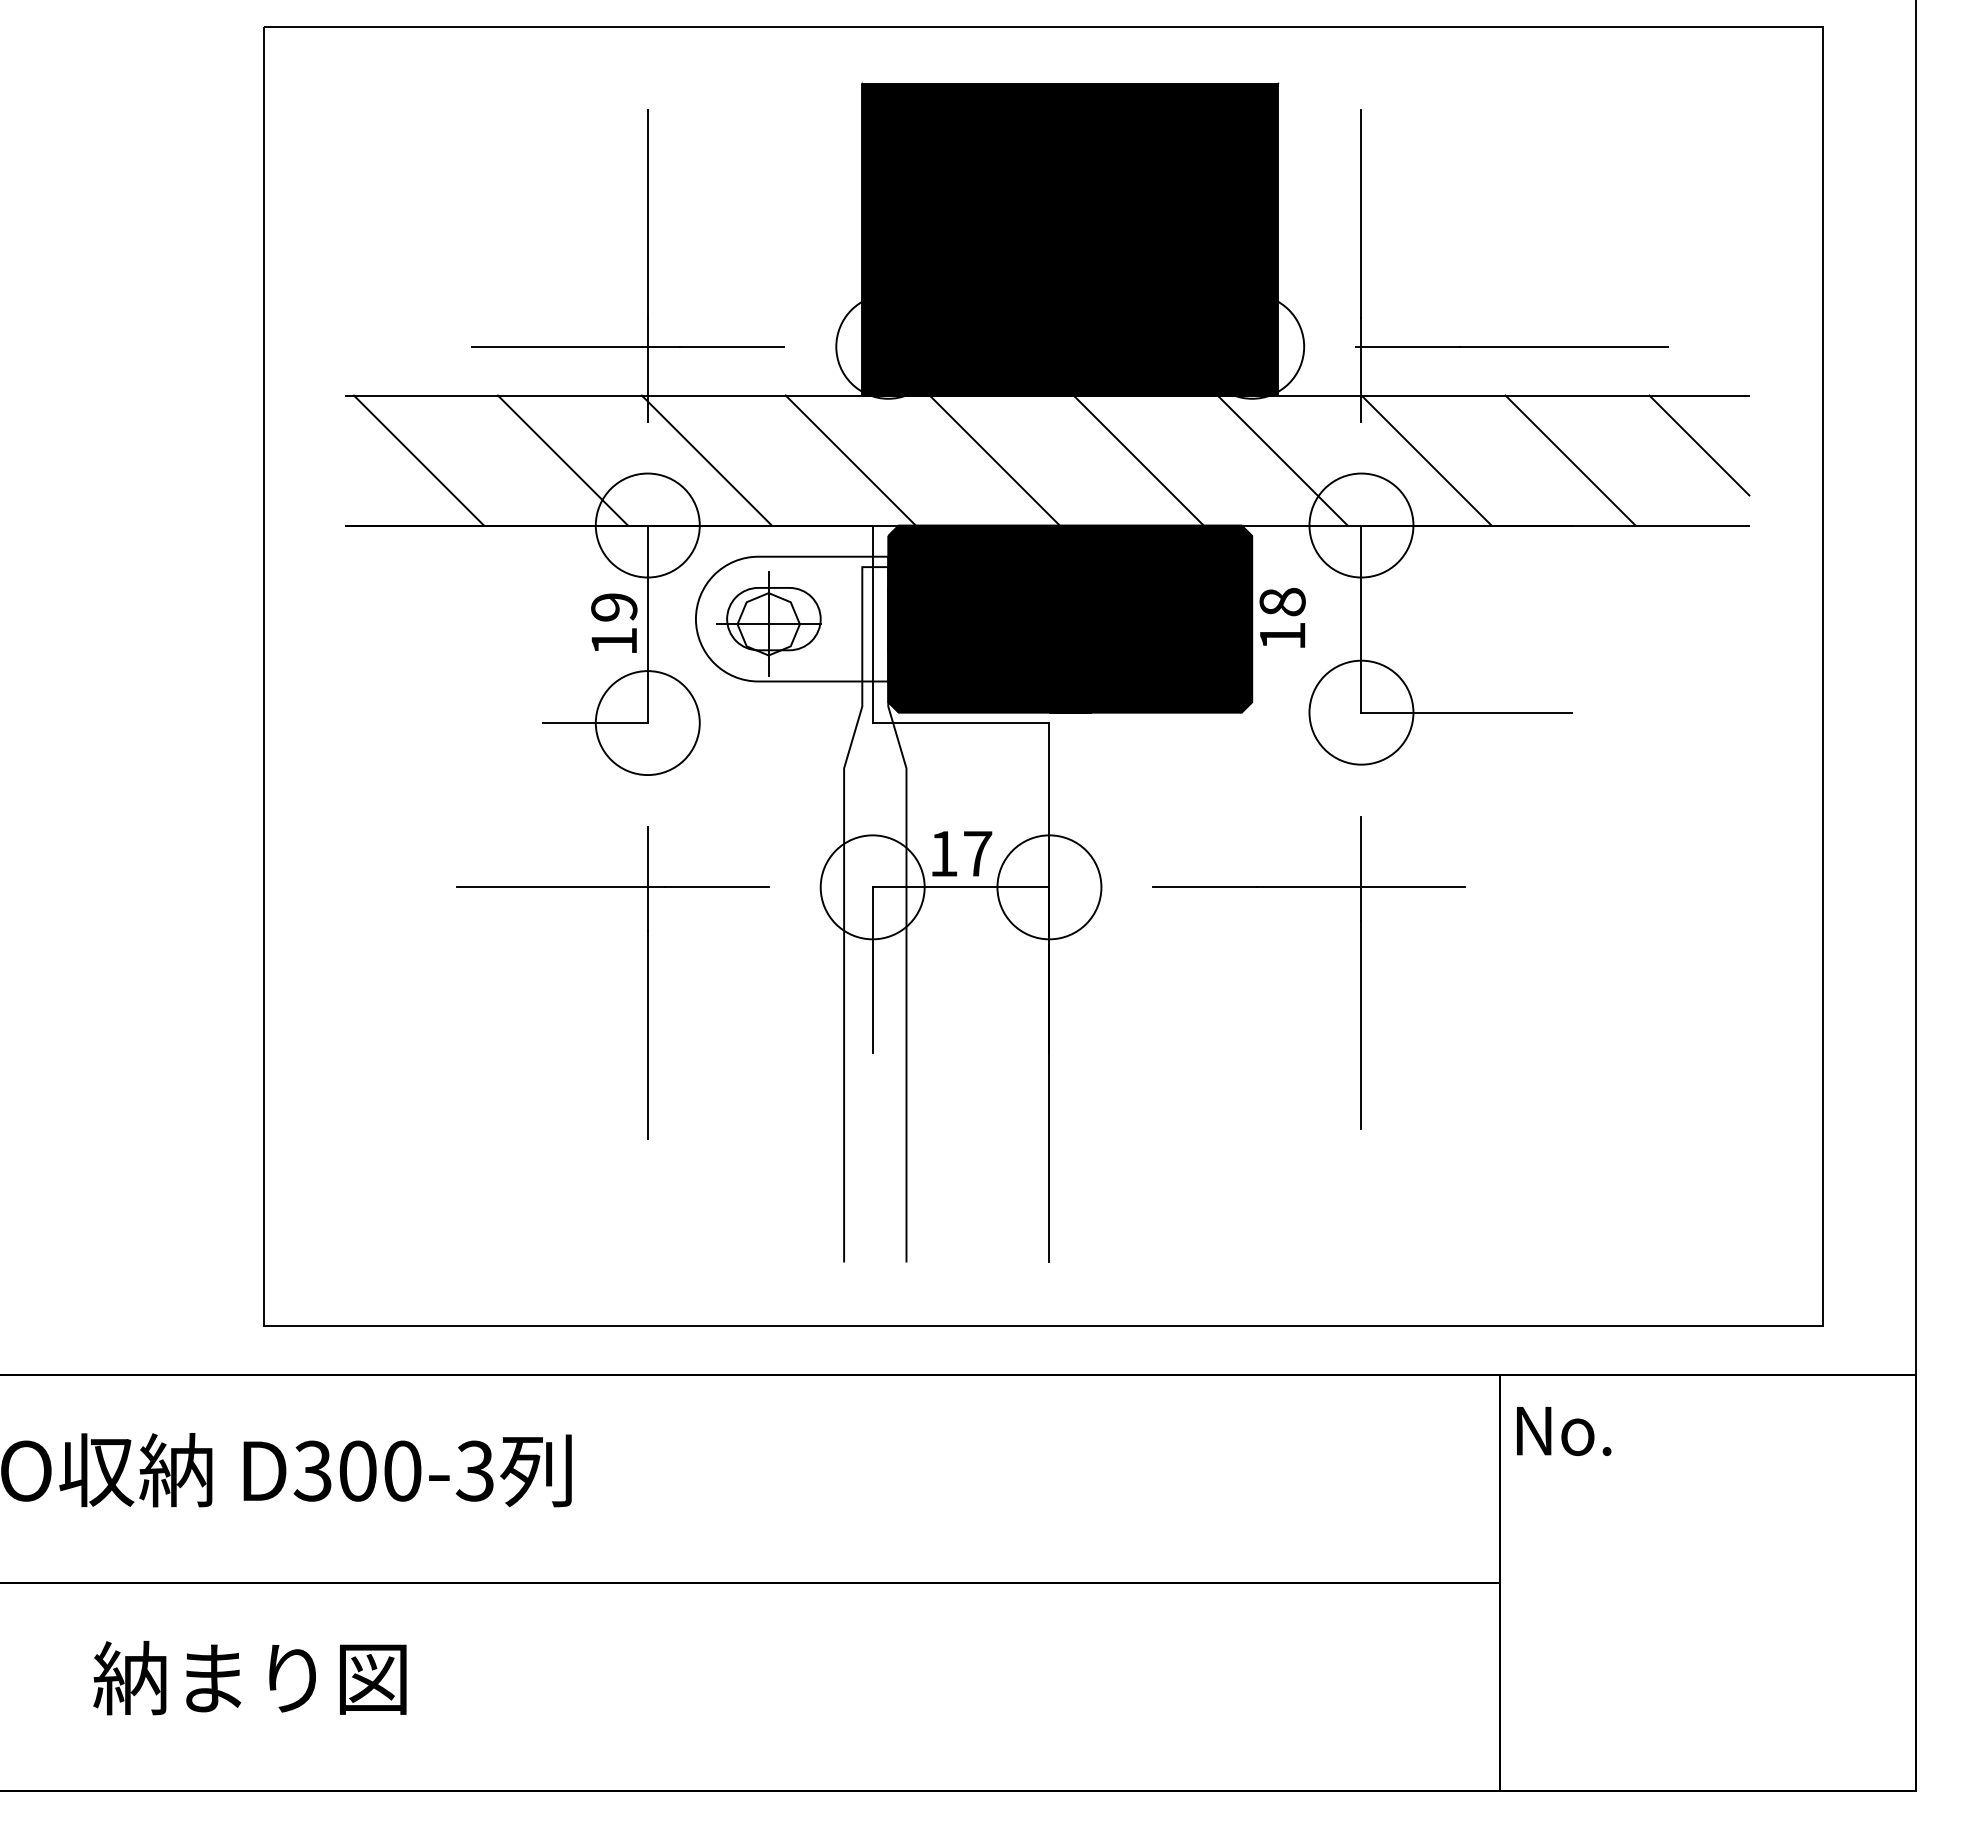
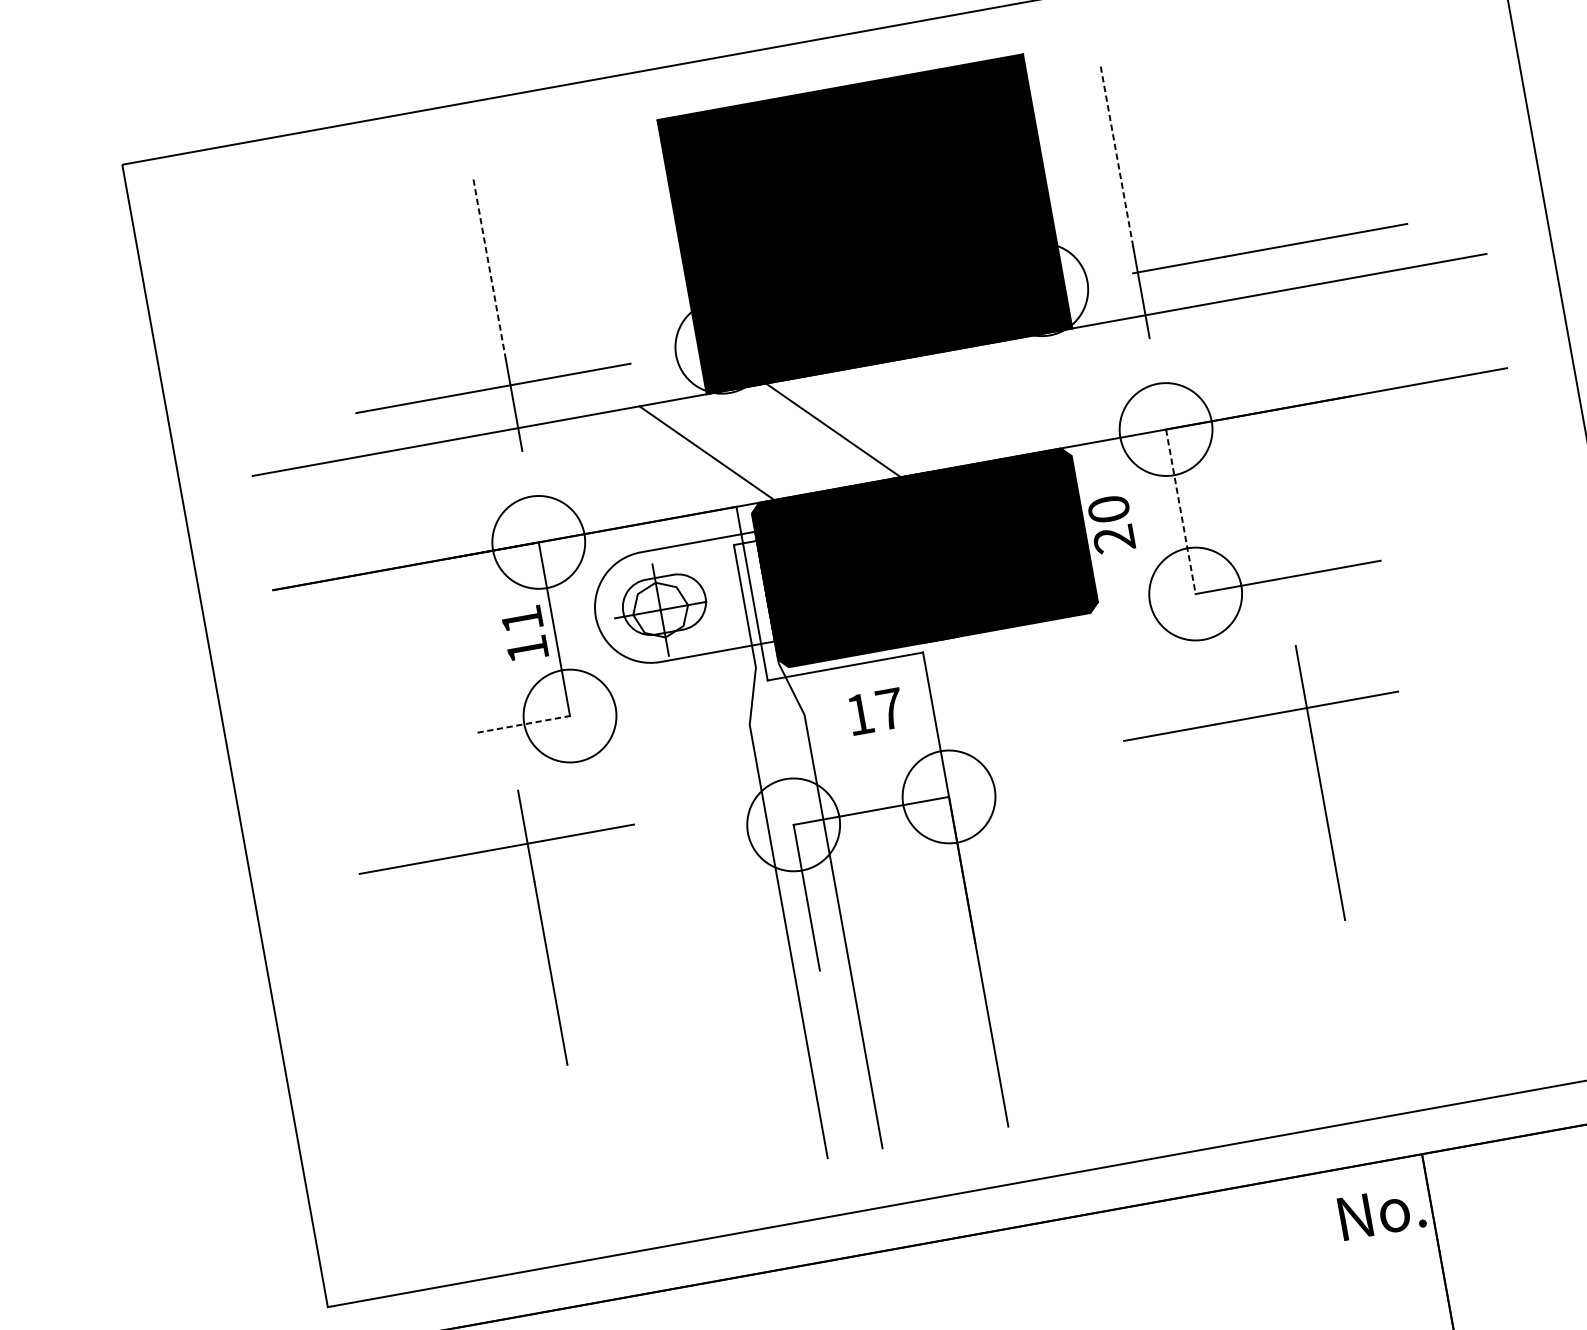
line: (647, 213) -> (489, 268), solid -> dashed
line: (1361, 213) -> (1116, 155), solid -> dashed
line: (1699, 445) -> (1450, 305), removed
line: (418, 460) -> (326, 521), removed
line: (562, 460) -> (453, 498), removed
line: (706, 460) -> (580, 475), removed
line: (1138, 460) -> (959, 407), removed
line: (1282, 460) -> (1086, 384), removed
line: (1426, 460) -> (1212, 362), removed
line: (1570, 460) -> (1339, 339), removed
text: (614, 607) -> (522, 619), 19 -> 11
text: (1282, 619) -> (1111, 524), 18 -> 20
line: (1361, 619) -> (1180, 512), solid -> dashed
line: (595, 723) -> (524, 724), solid -> dashed
text: (962, 853) -> (876, 711), moved
part: (1360, 972) -> (1319, 783), moved
part: (647, 982) -> (542, 927), moved
text: (1564, 1431) -> (1382, 1212), moved

